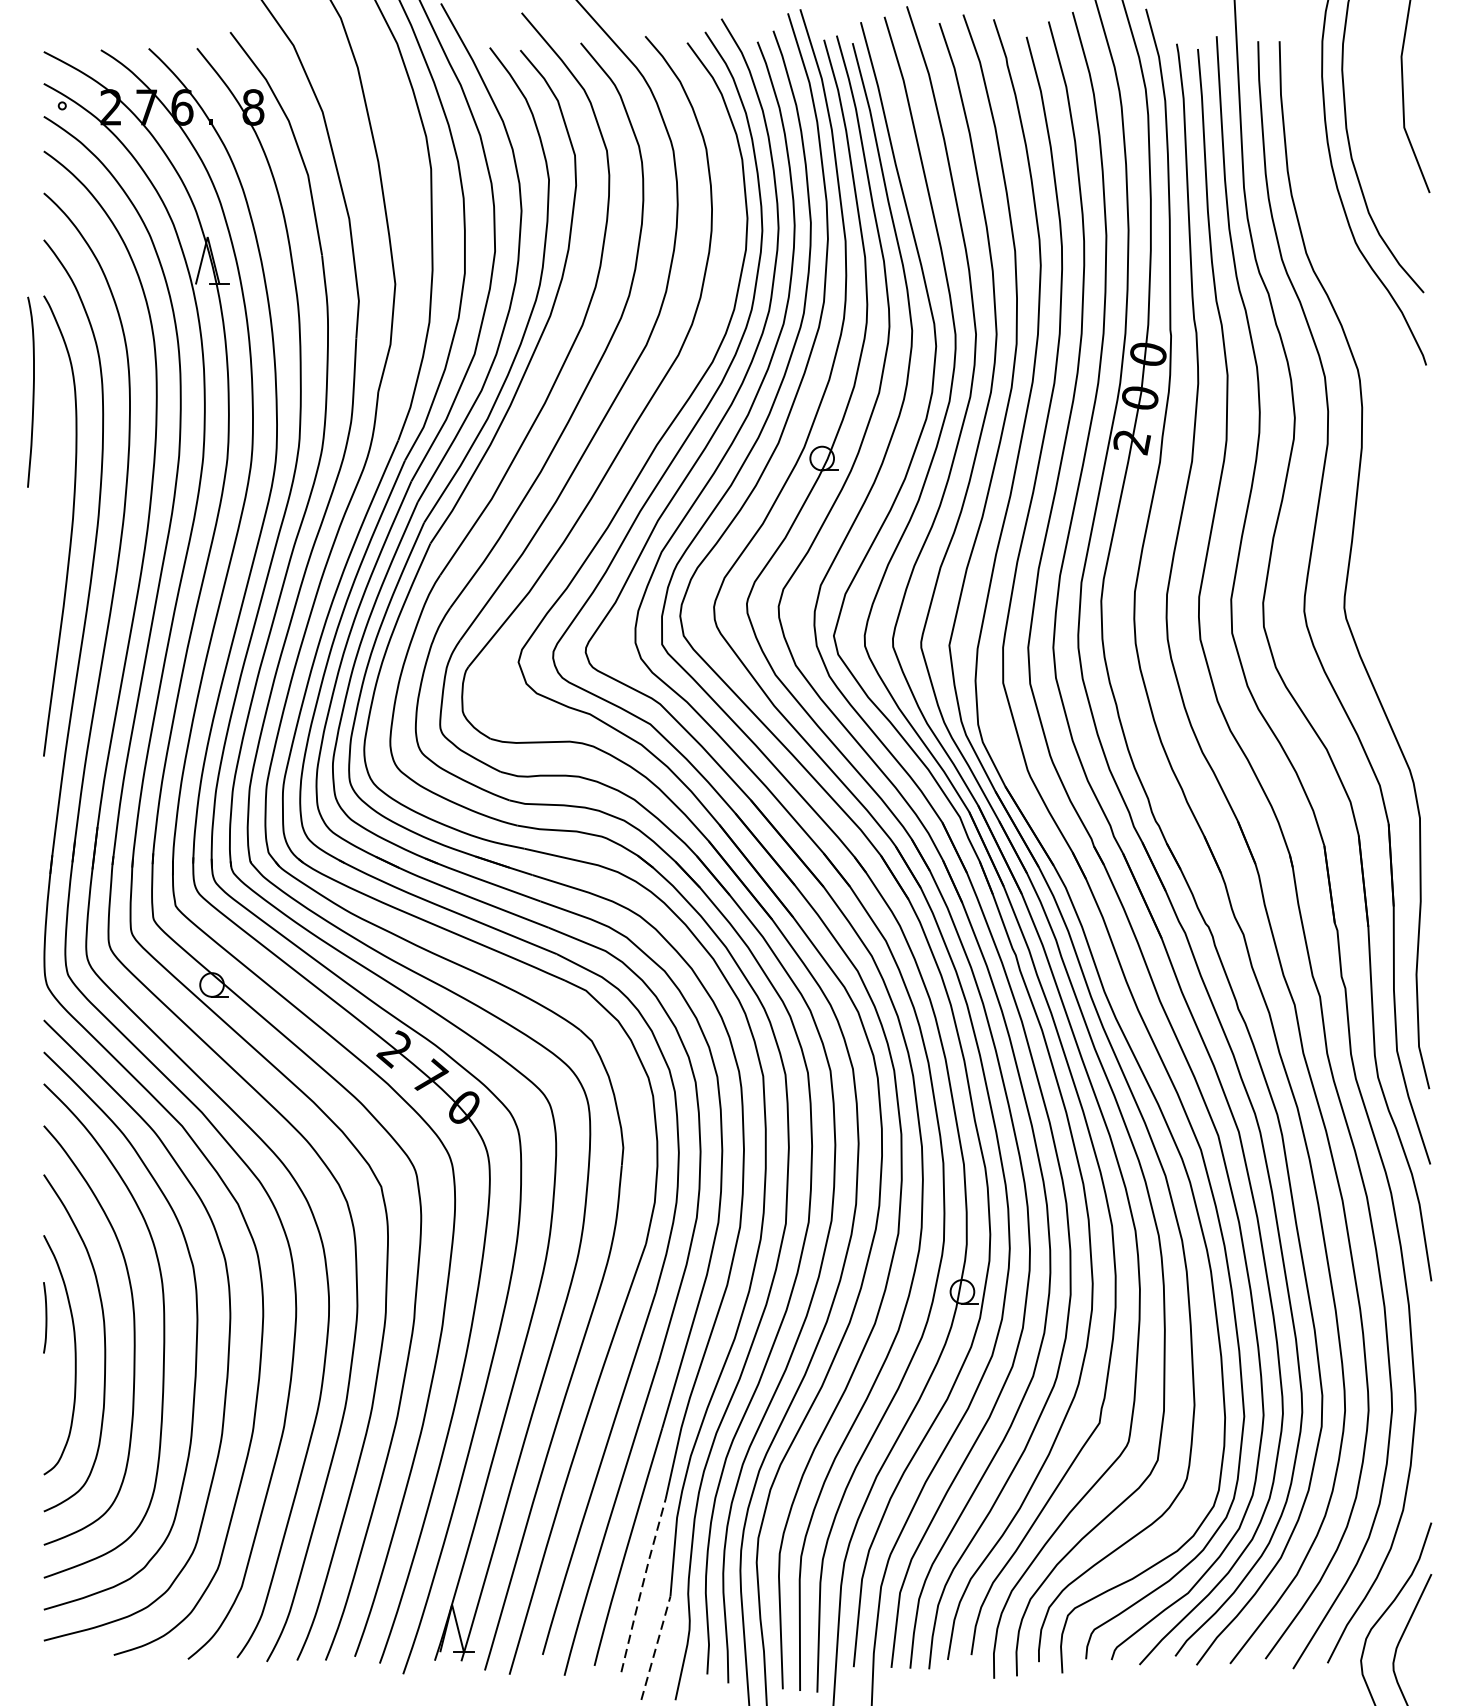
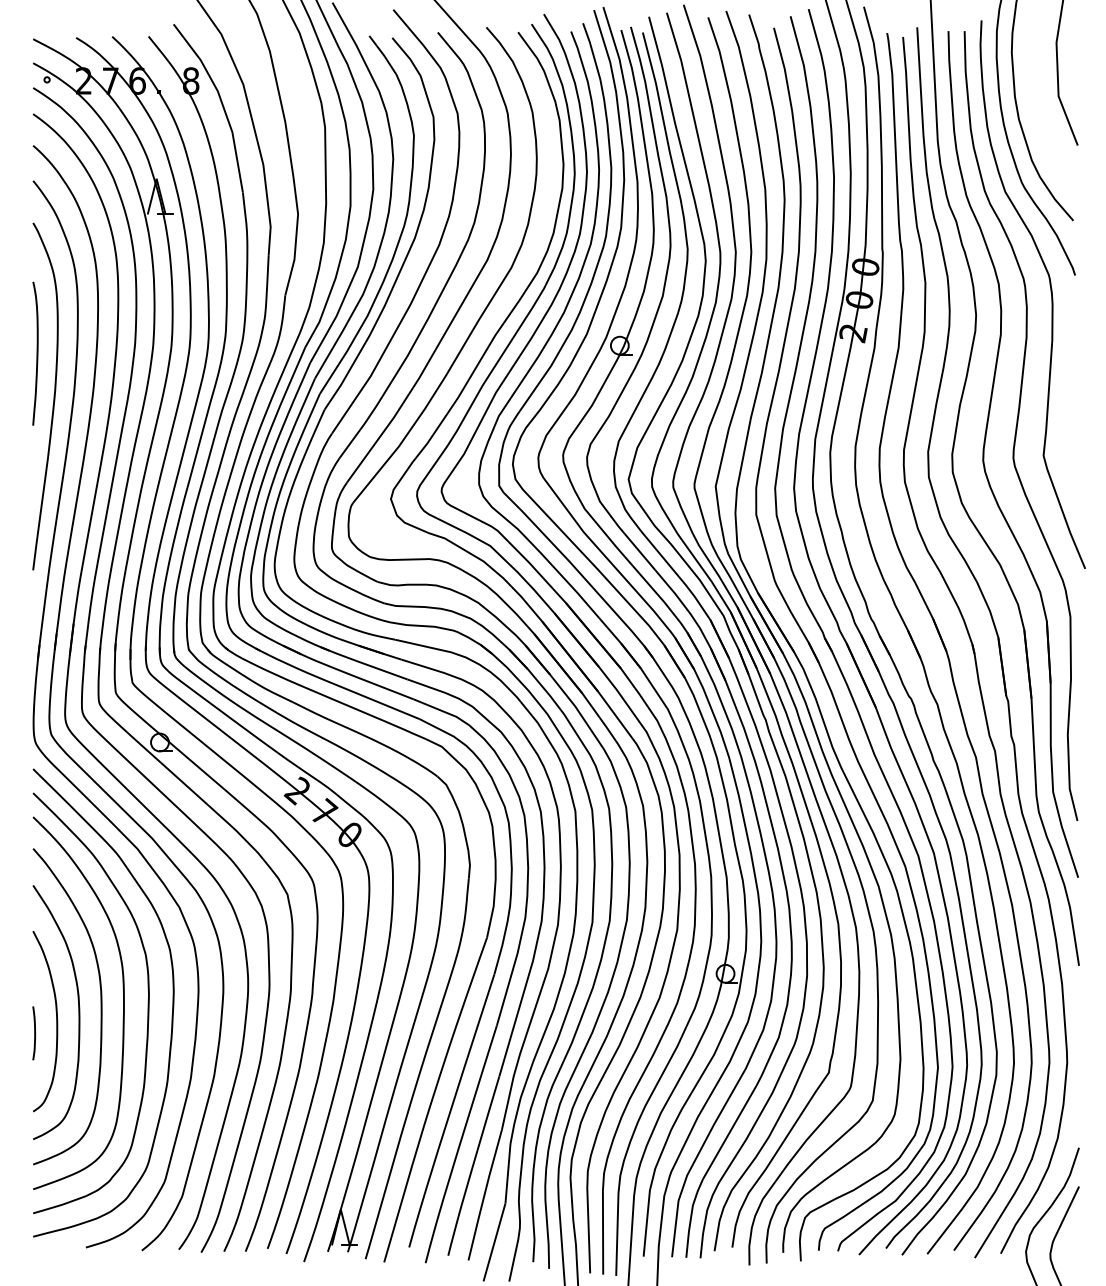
curve: (1393, 387) -> (1050, 292), added
curve: (32, 391) -> (36, 353), moved
curve: (45, 1318) -> (34, 1033), moved
line: (642, 1584) -> (484, 1194), dashed -> solid
line: (655, 1648) -> (494, 1242), dashed -> solid

